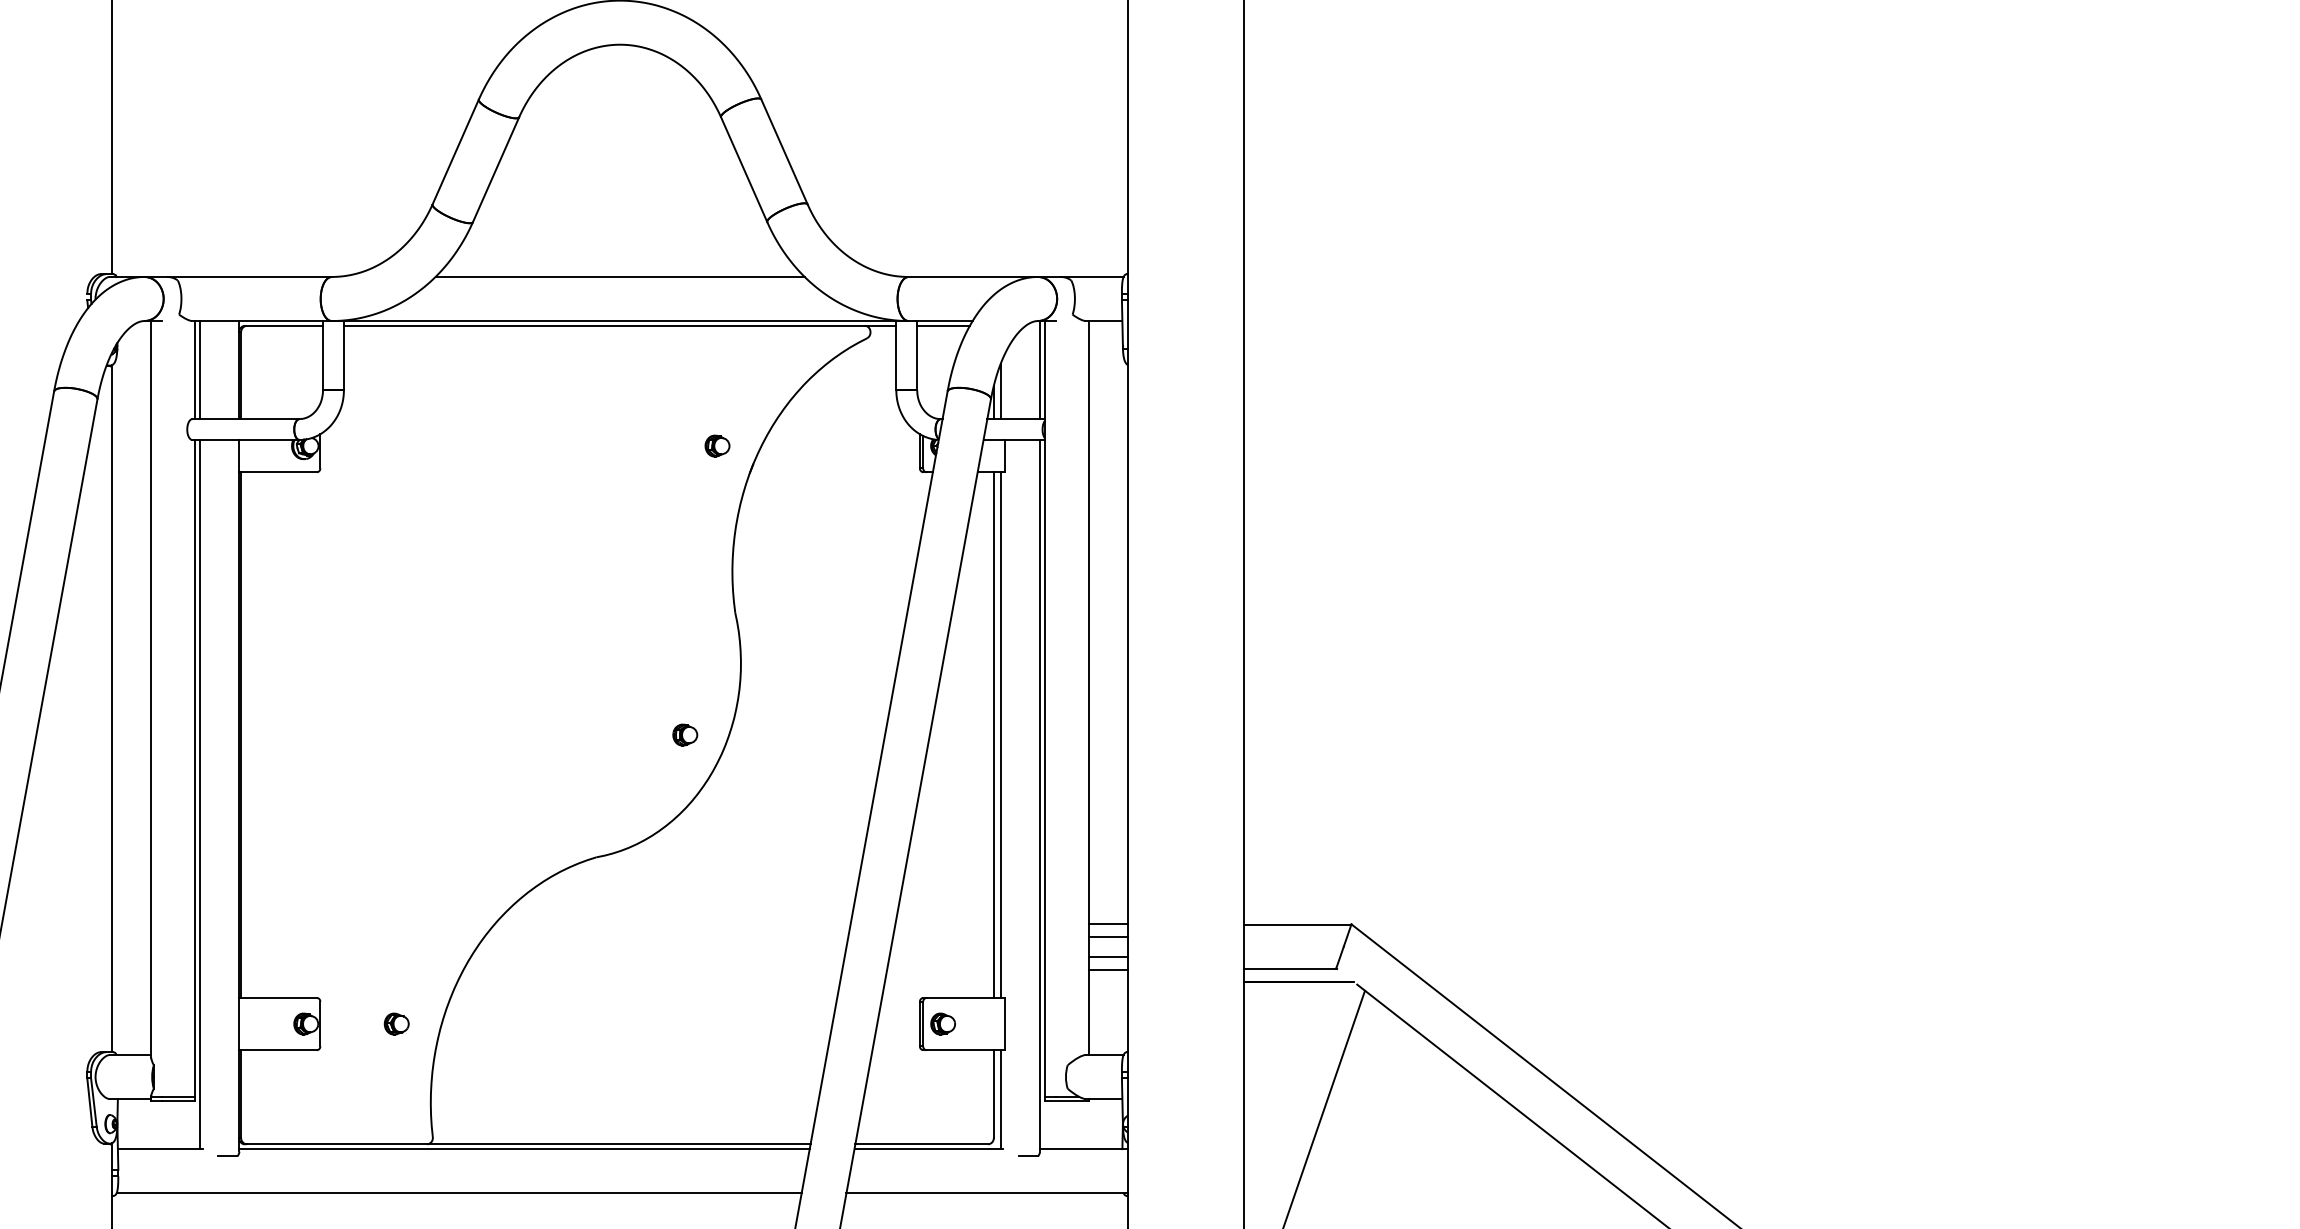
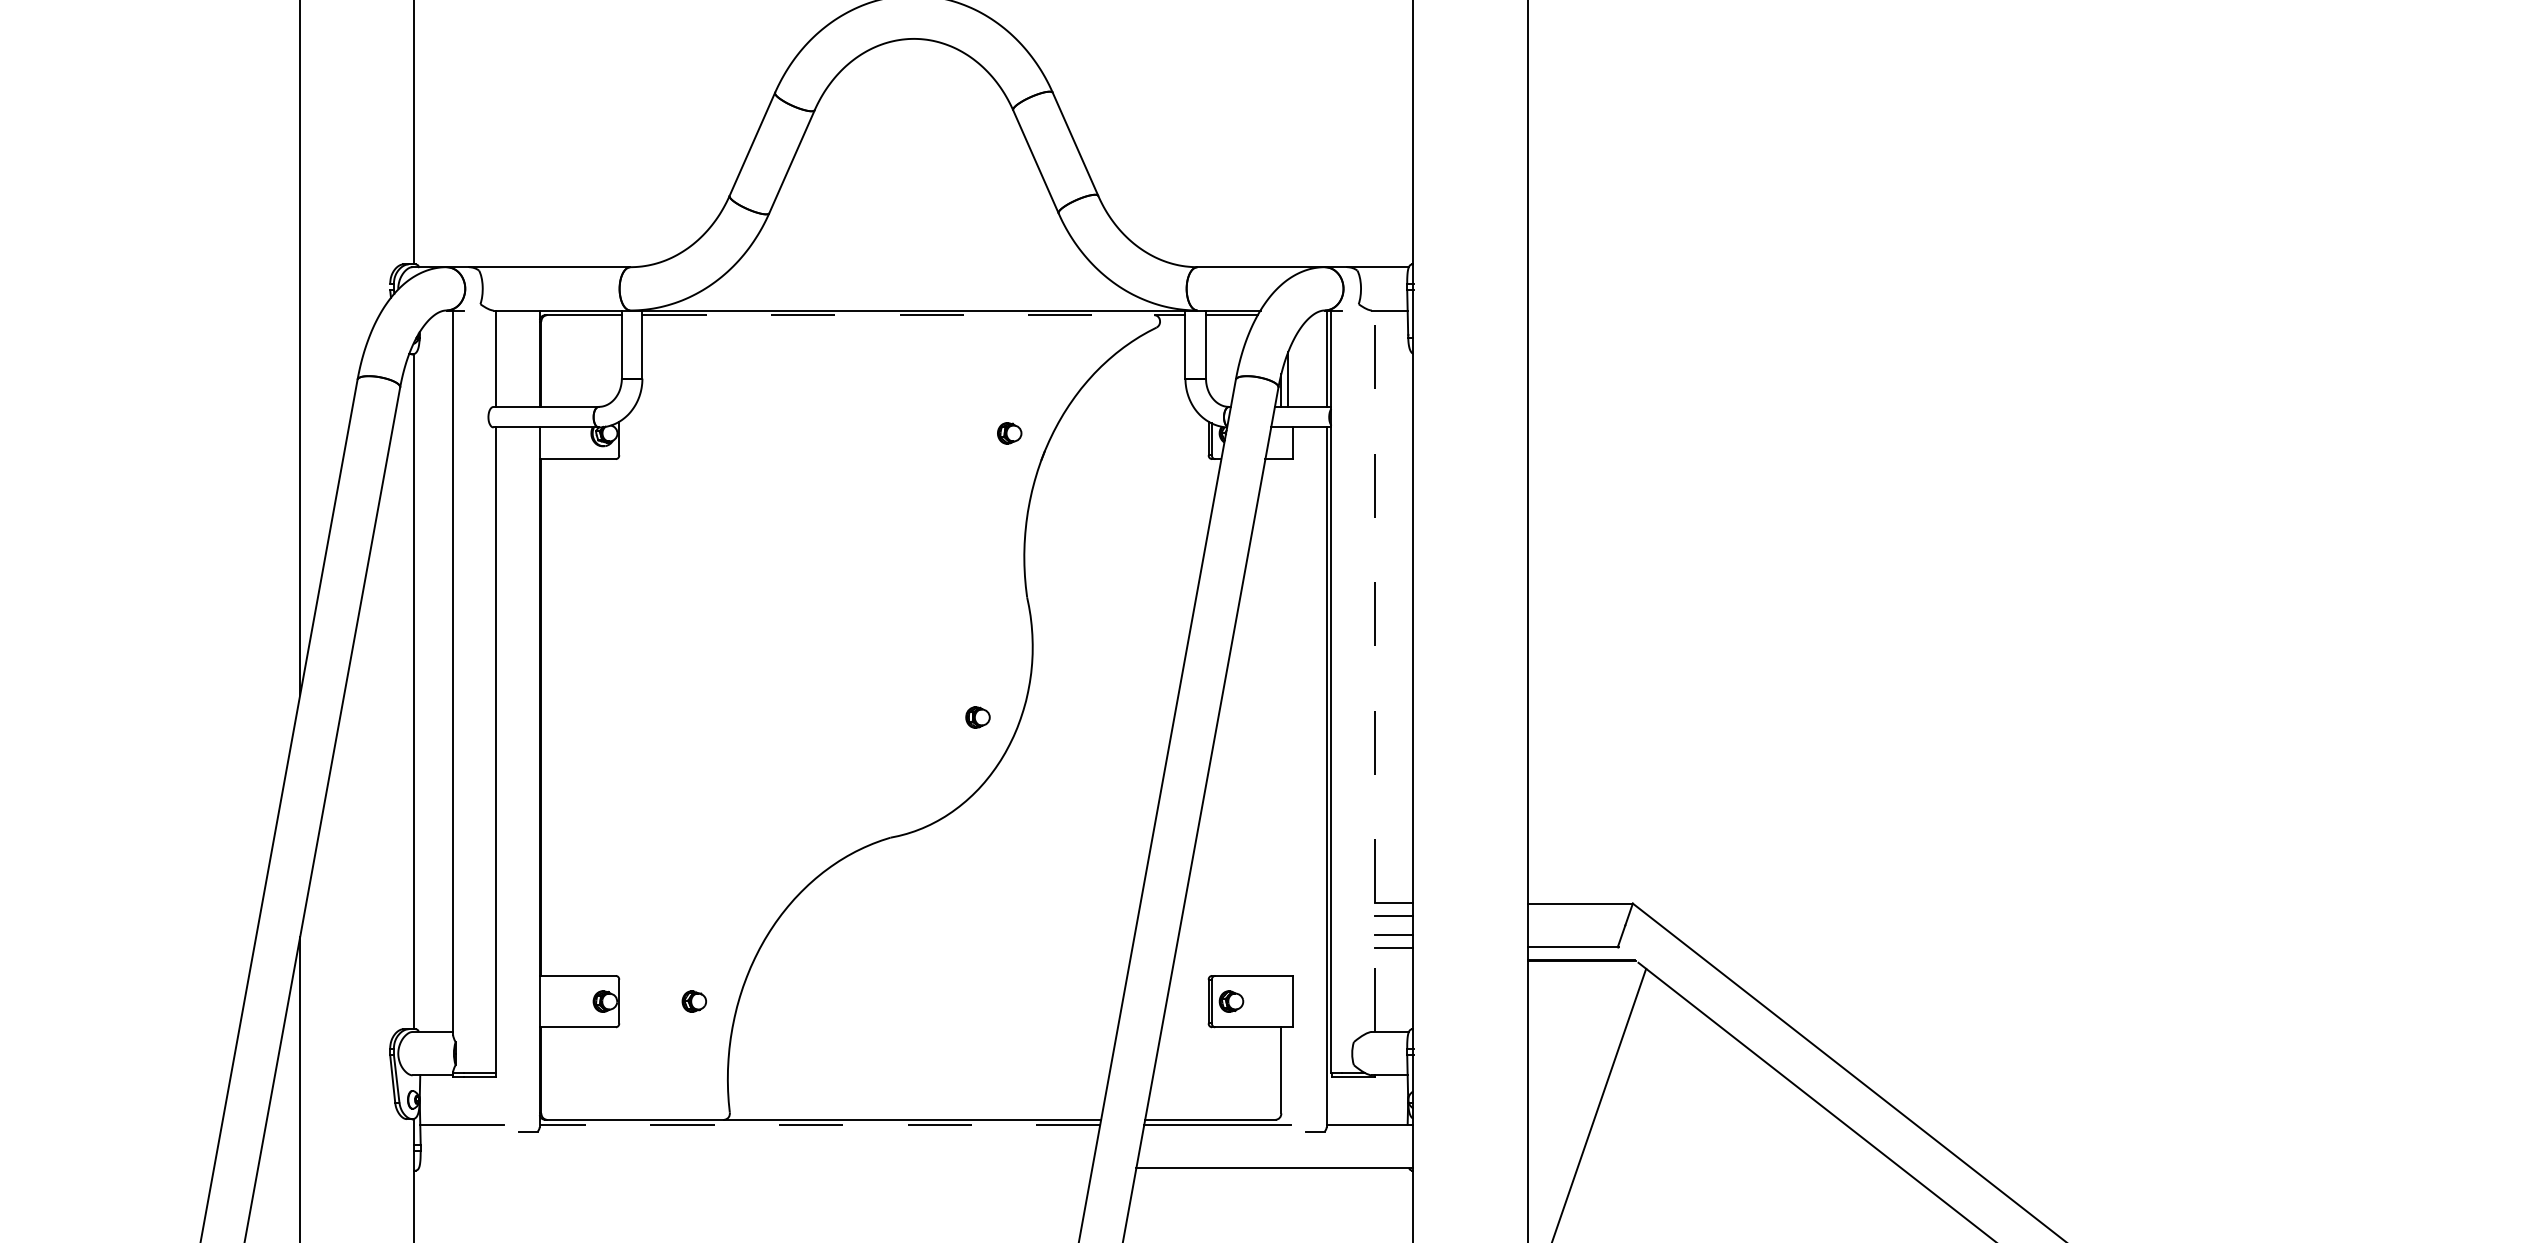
line: (619, 277) -> (913, 267), removed
line: (604, 326) -> (898, 315), solid -> dashed
line: (200, 369) -> (501, 358), removed
line: (1088, 688) -> (1374, 671), solid -> dashed
line: (994, 735) -> (1281, 717), removed
line: (1001, 735) -> (1288, 717), removed
line: (200, 794) -> (501, 775), removed
line: (1001, 1099) -> (1288, 1075), removed
line: (524, 1149) -> (819, 1124), solid -> dashed
line: (458, 1192) -> (755, 1167), removed

